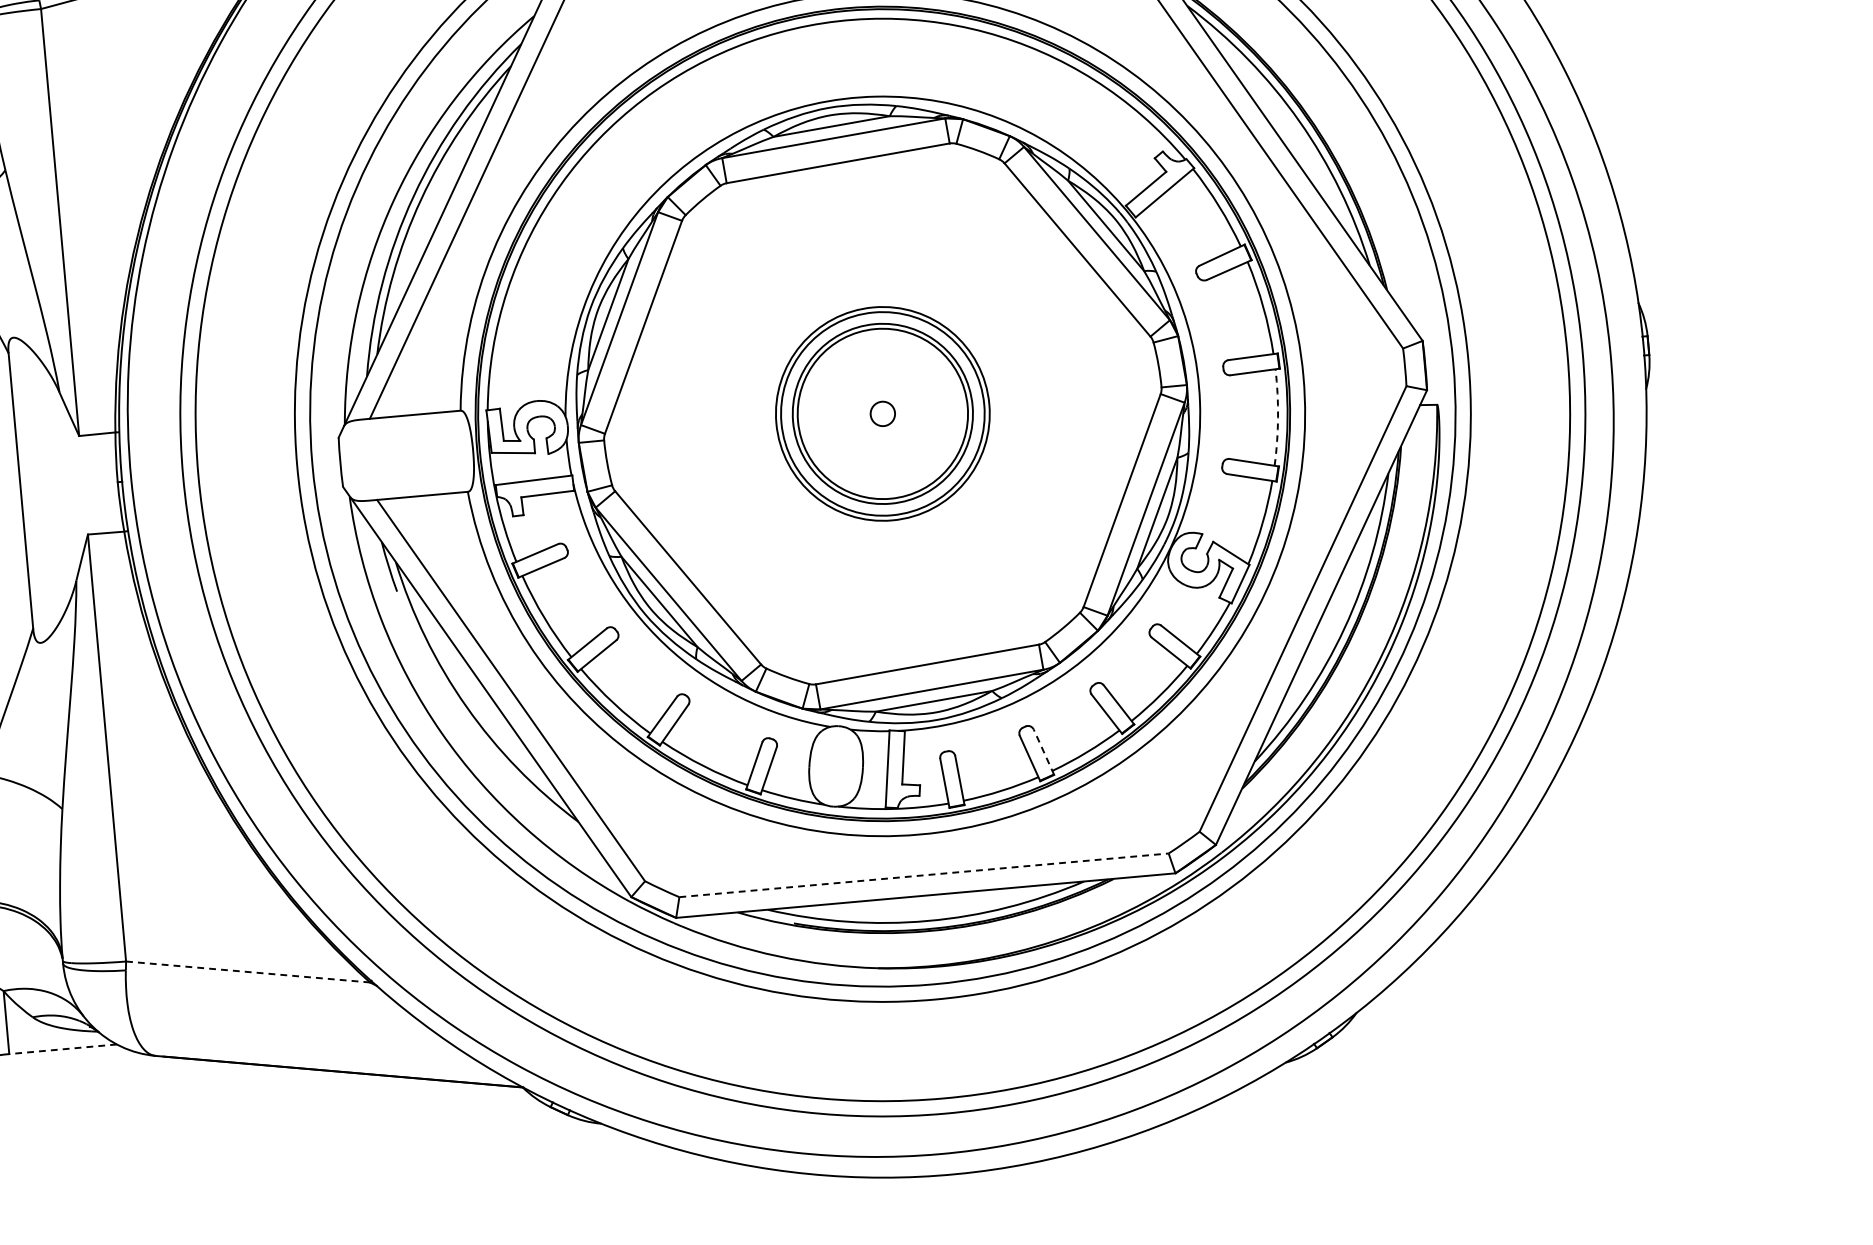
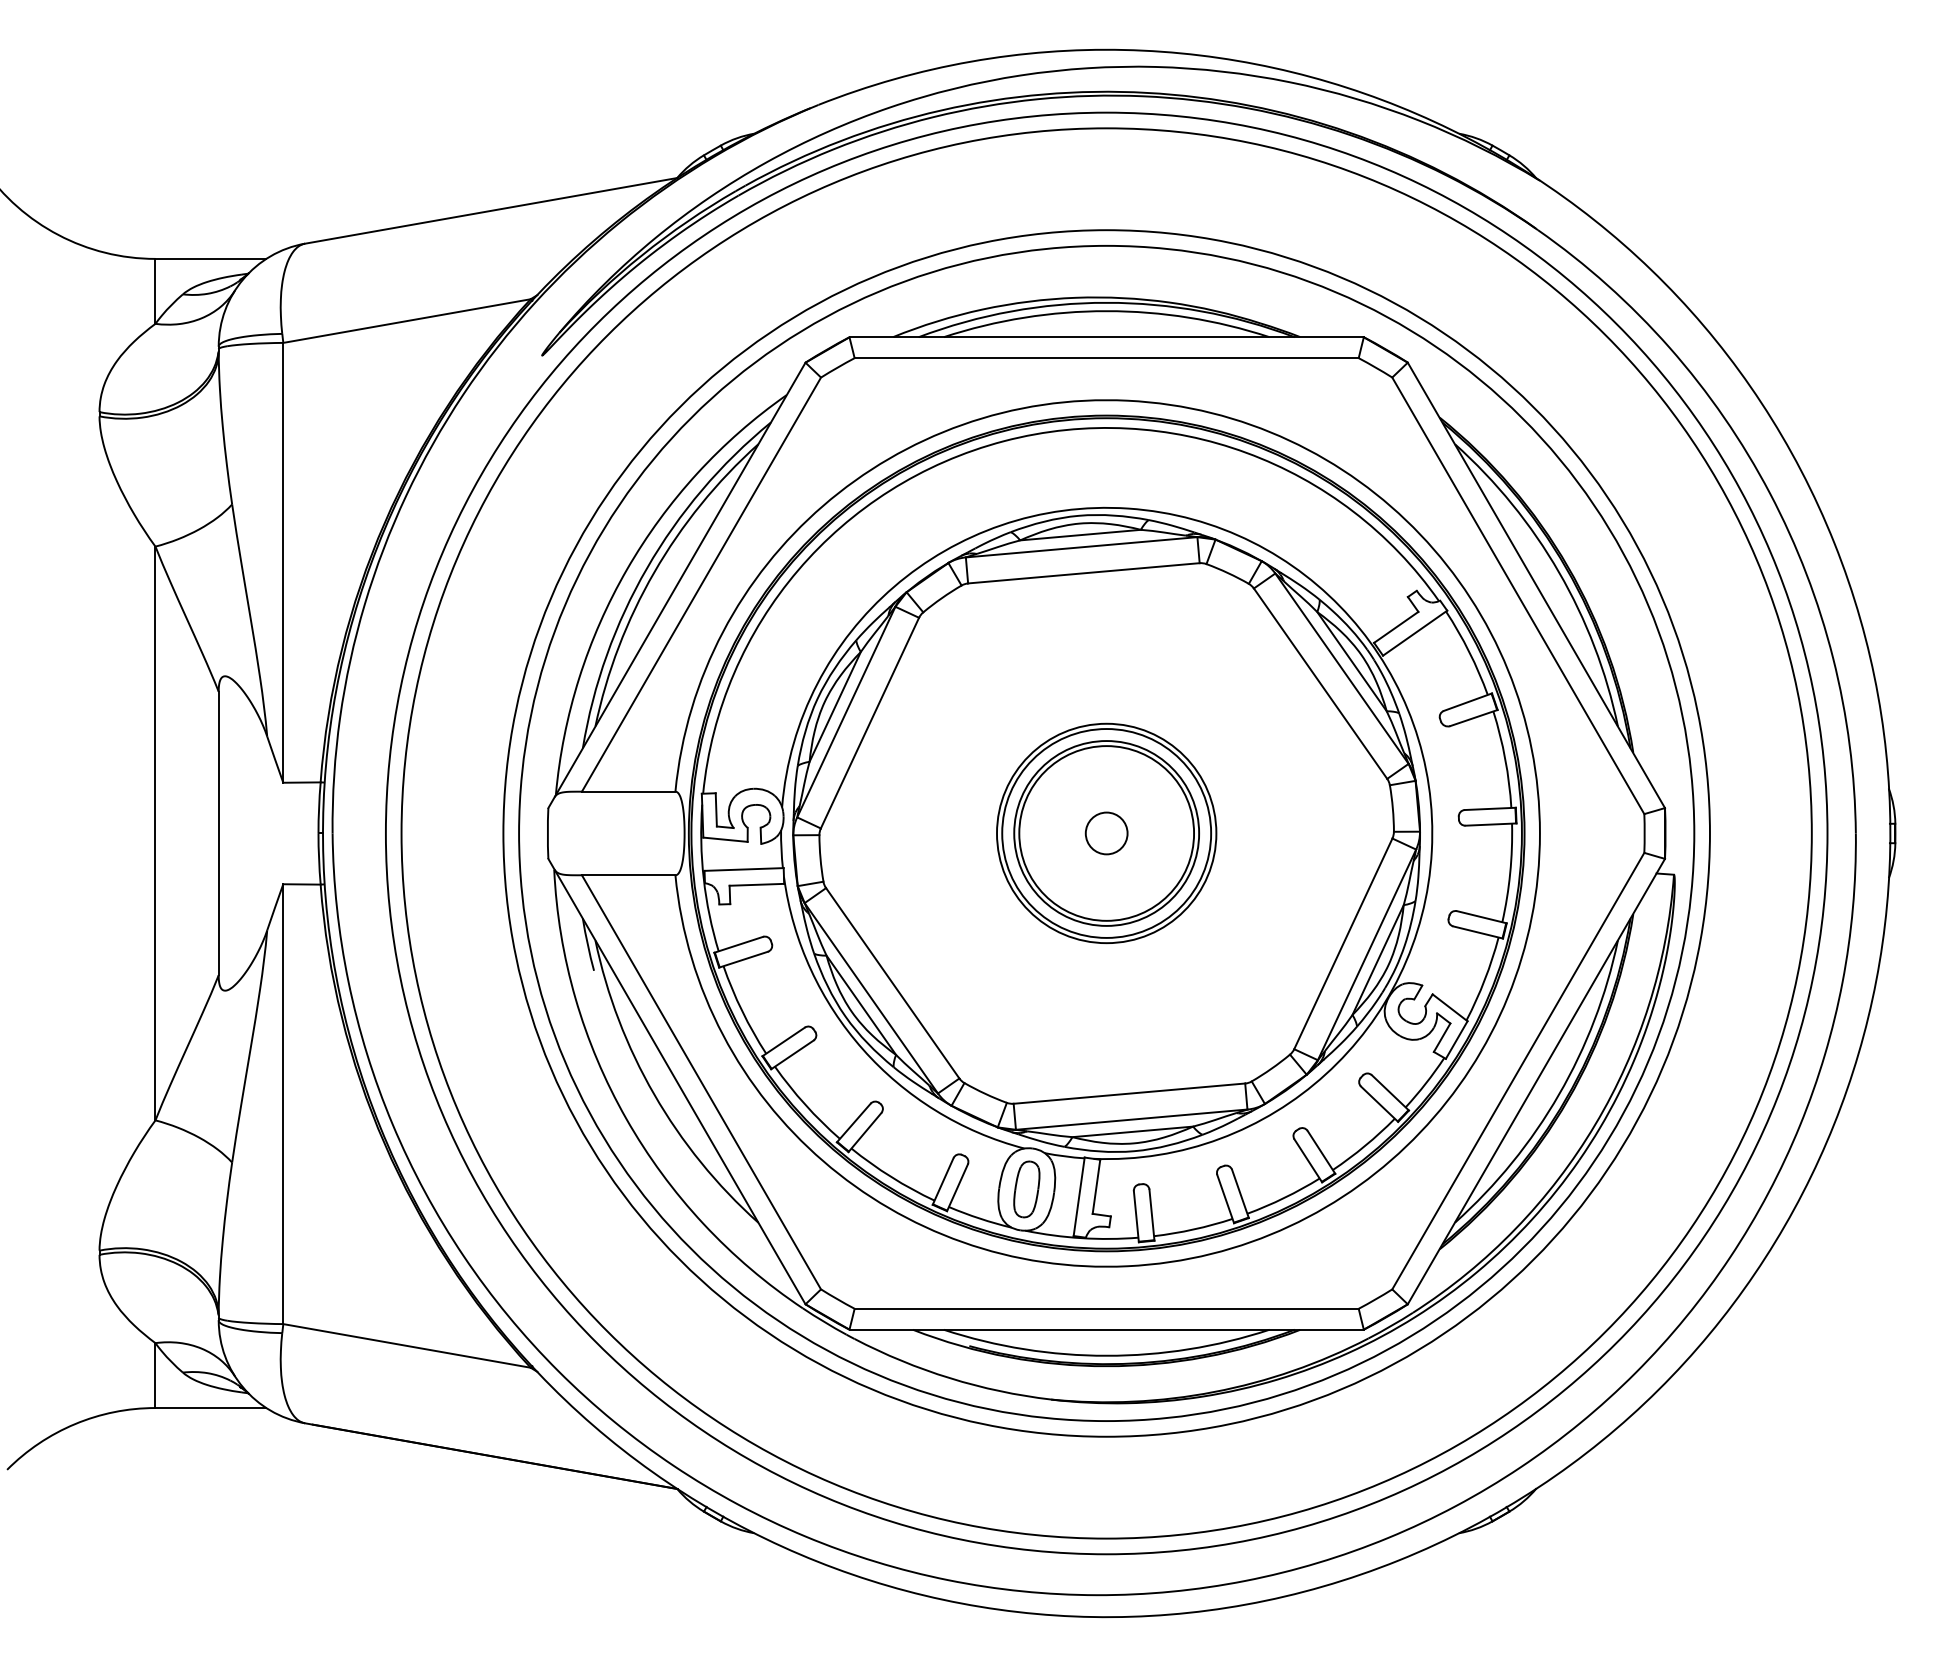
circle: (882, 413) -> (1106, 833), size x1.67
arc: (1278, 417) -> (1510, 873), dashed -> solid
line: (1043, 751) -> (1240, 1193), dashed -> solid
part: (835, 766) -> (1026, 1189), added
line: (924, 874) -> (1107, 1308), dashed -> solid
line: (248, 971) -> (407, 1345), dashed -> solid
line: (62, 1049) -> (210, 1408), dashed -> solid

